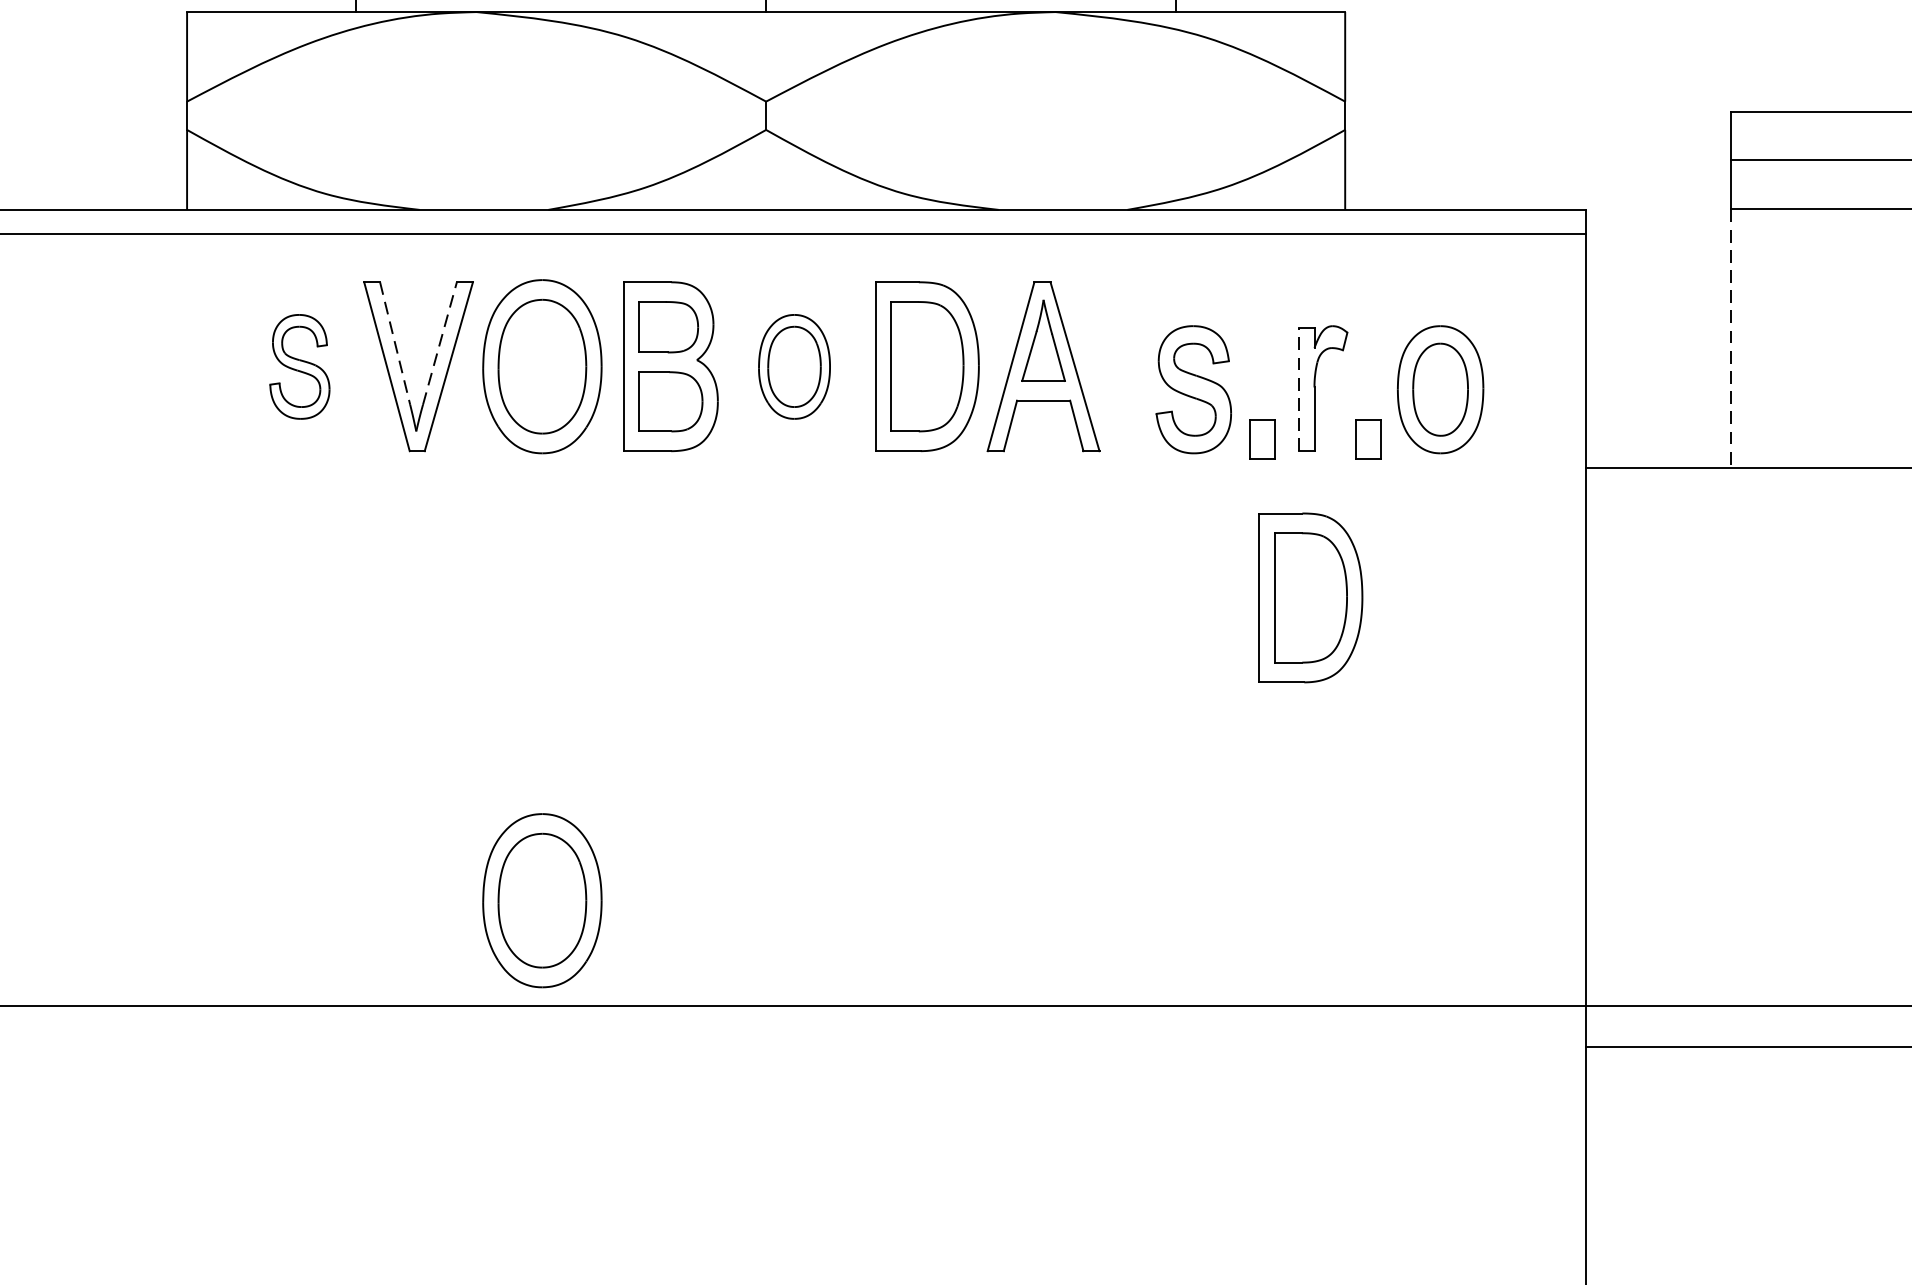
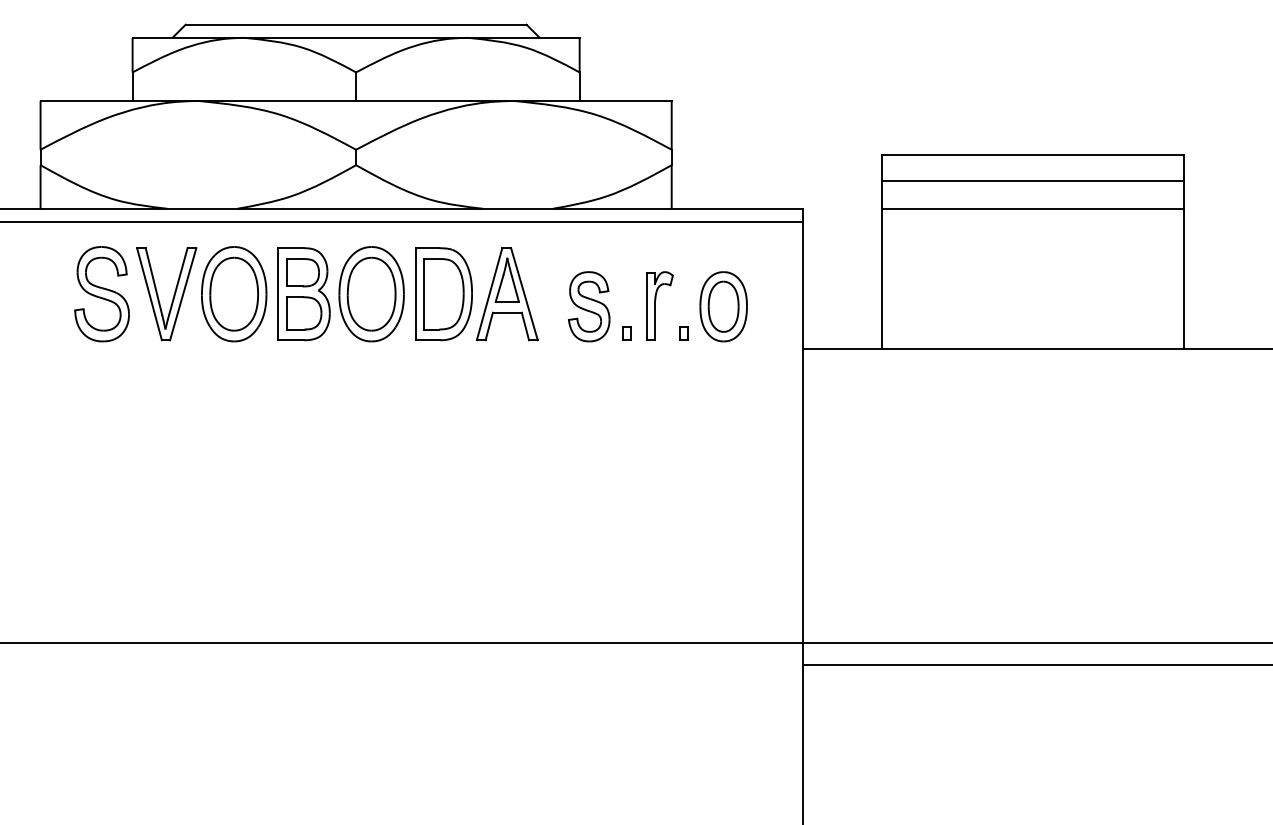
line: (1732, 339) -> (882, 279), dashed -> solid
line: (440, 343) -> (178, 281), dashed -> solid
line: (396, 345) -> (154, 282), dashed -> solid
part: (298, 367) -> (101, 294), size x1.67
part: (794, 367) -> (371, 294), size x1.67
line: (1298, 389) -> (646, 306), dashed -> solid
part: (1262, 438) -> (626, 333), size x0.62
part: (1366, 438) -> (683, 333), size x0.62
part: (1309, 598) -> (652, 420), removed
part: (542, 901) -> (234, 585), removed

